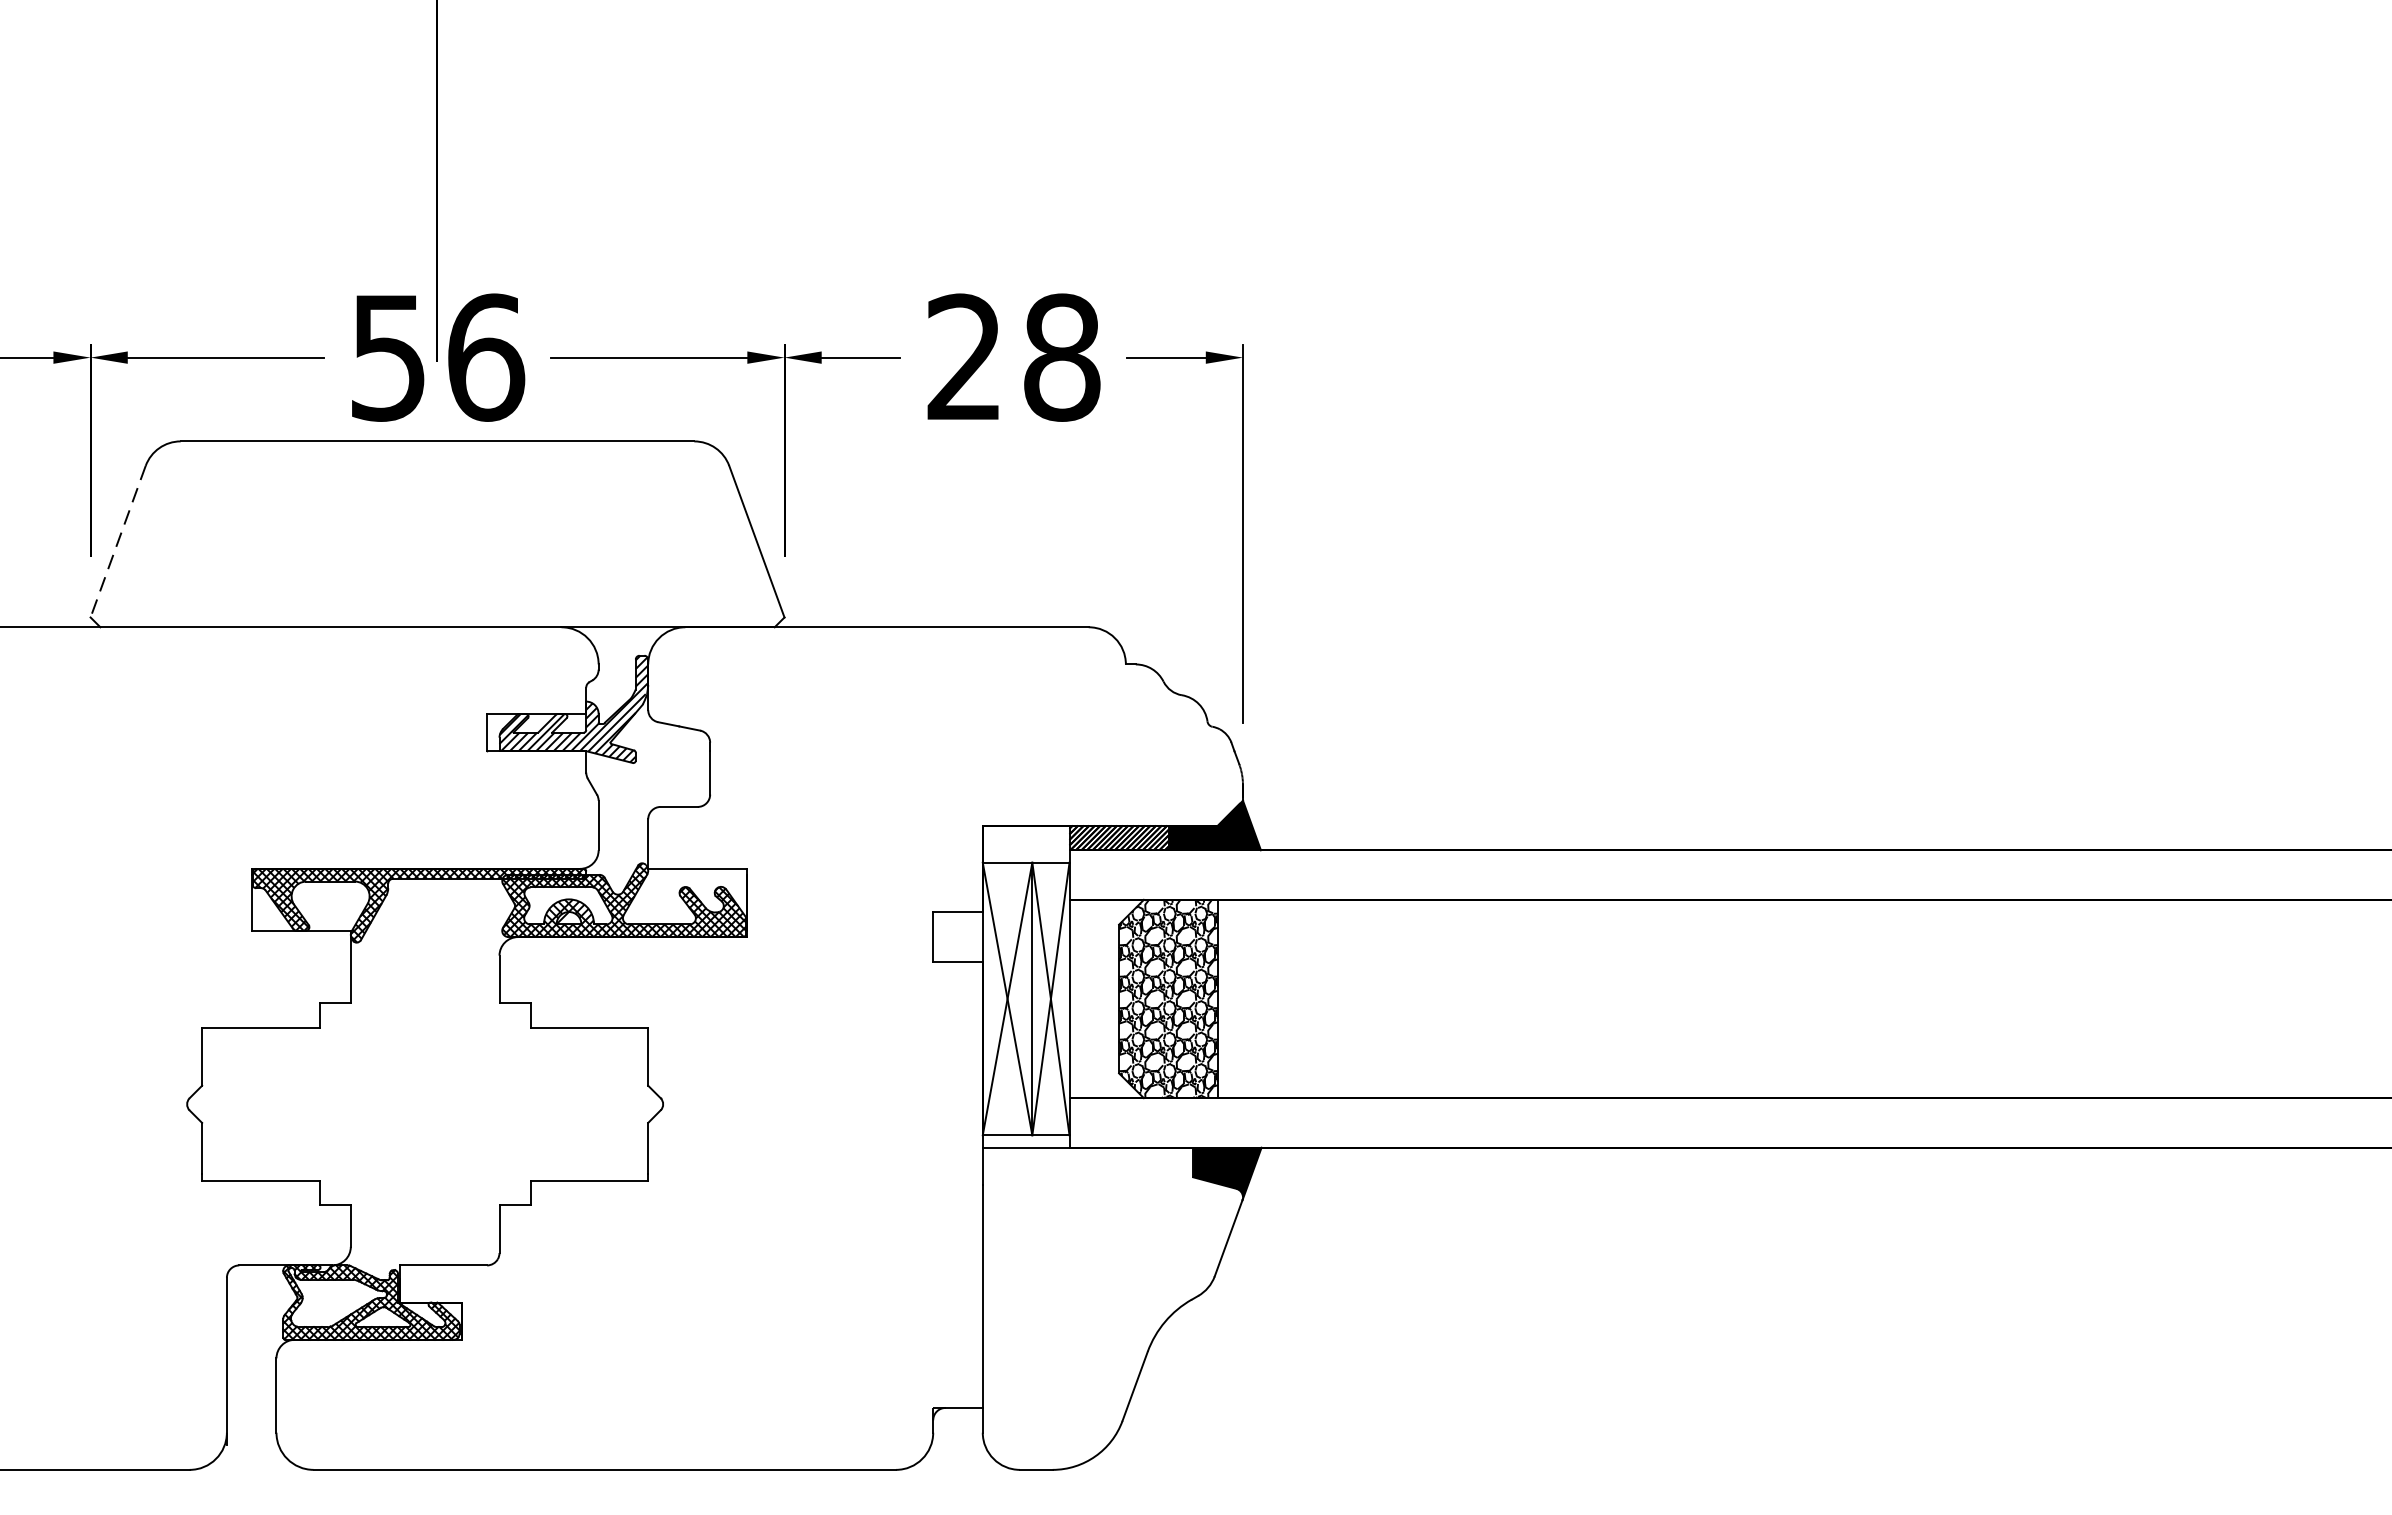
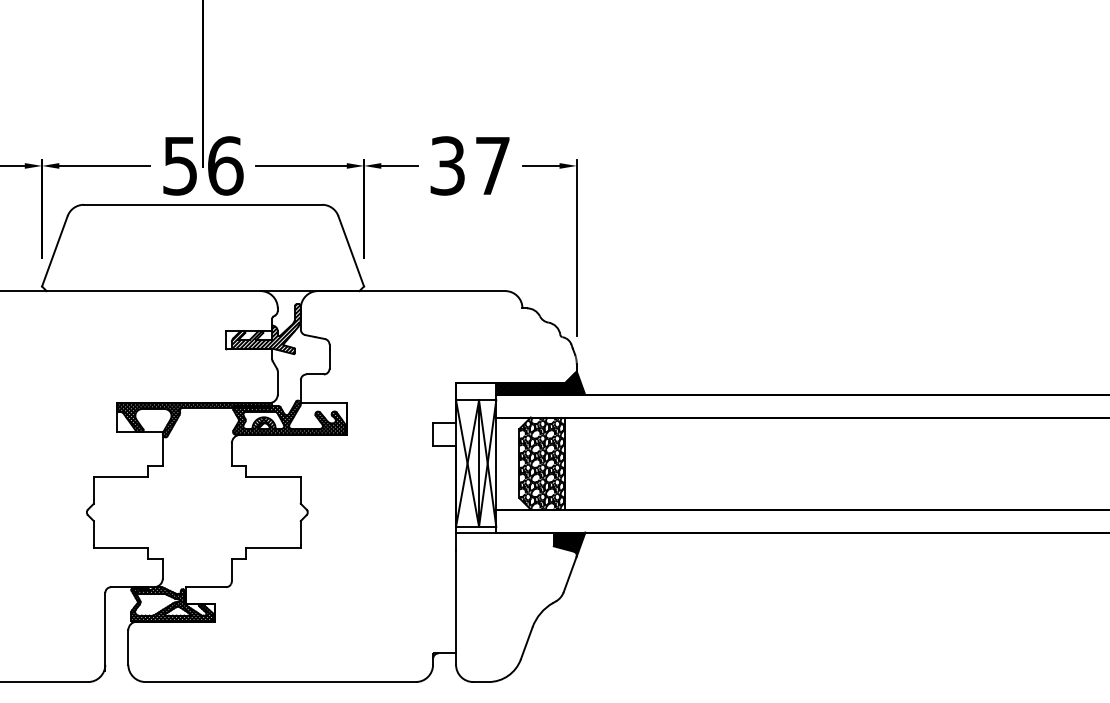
text: (1013, 356) -> (470, 165), 28 -> 37
line: (117, 541) -> (54, 251), dashed -> solid

